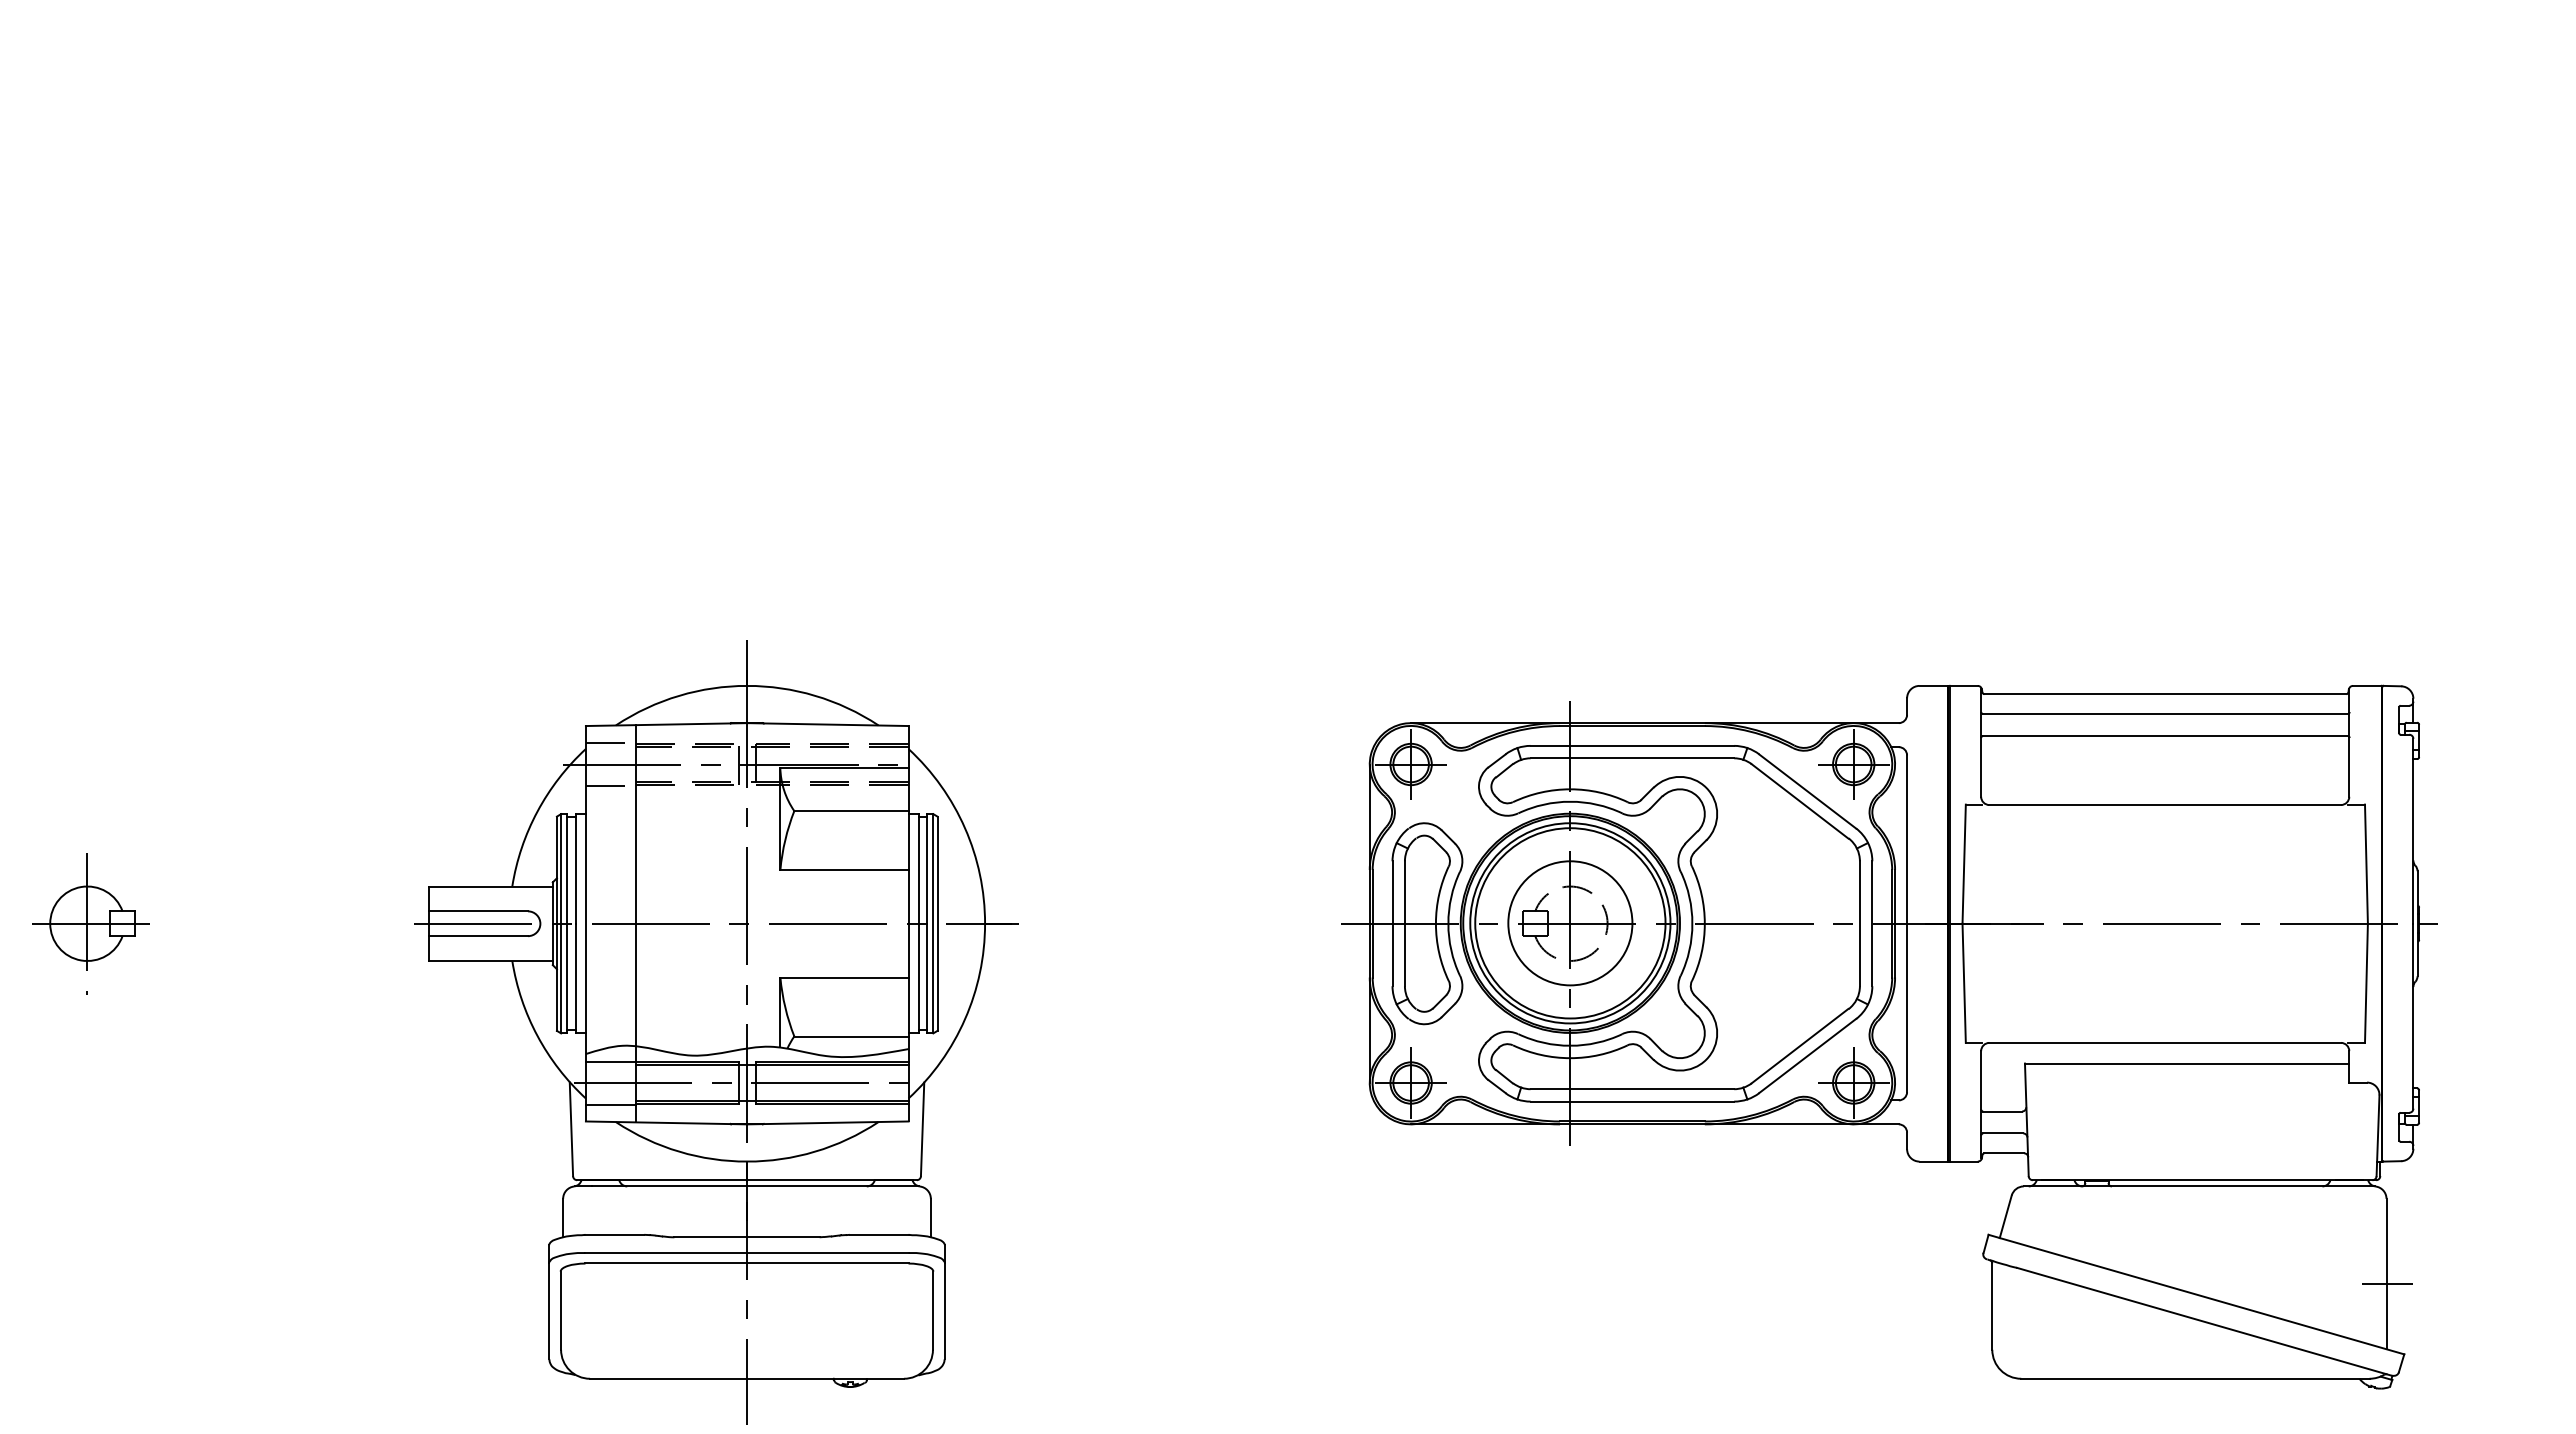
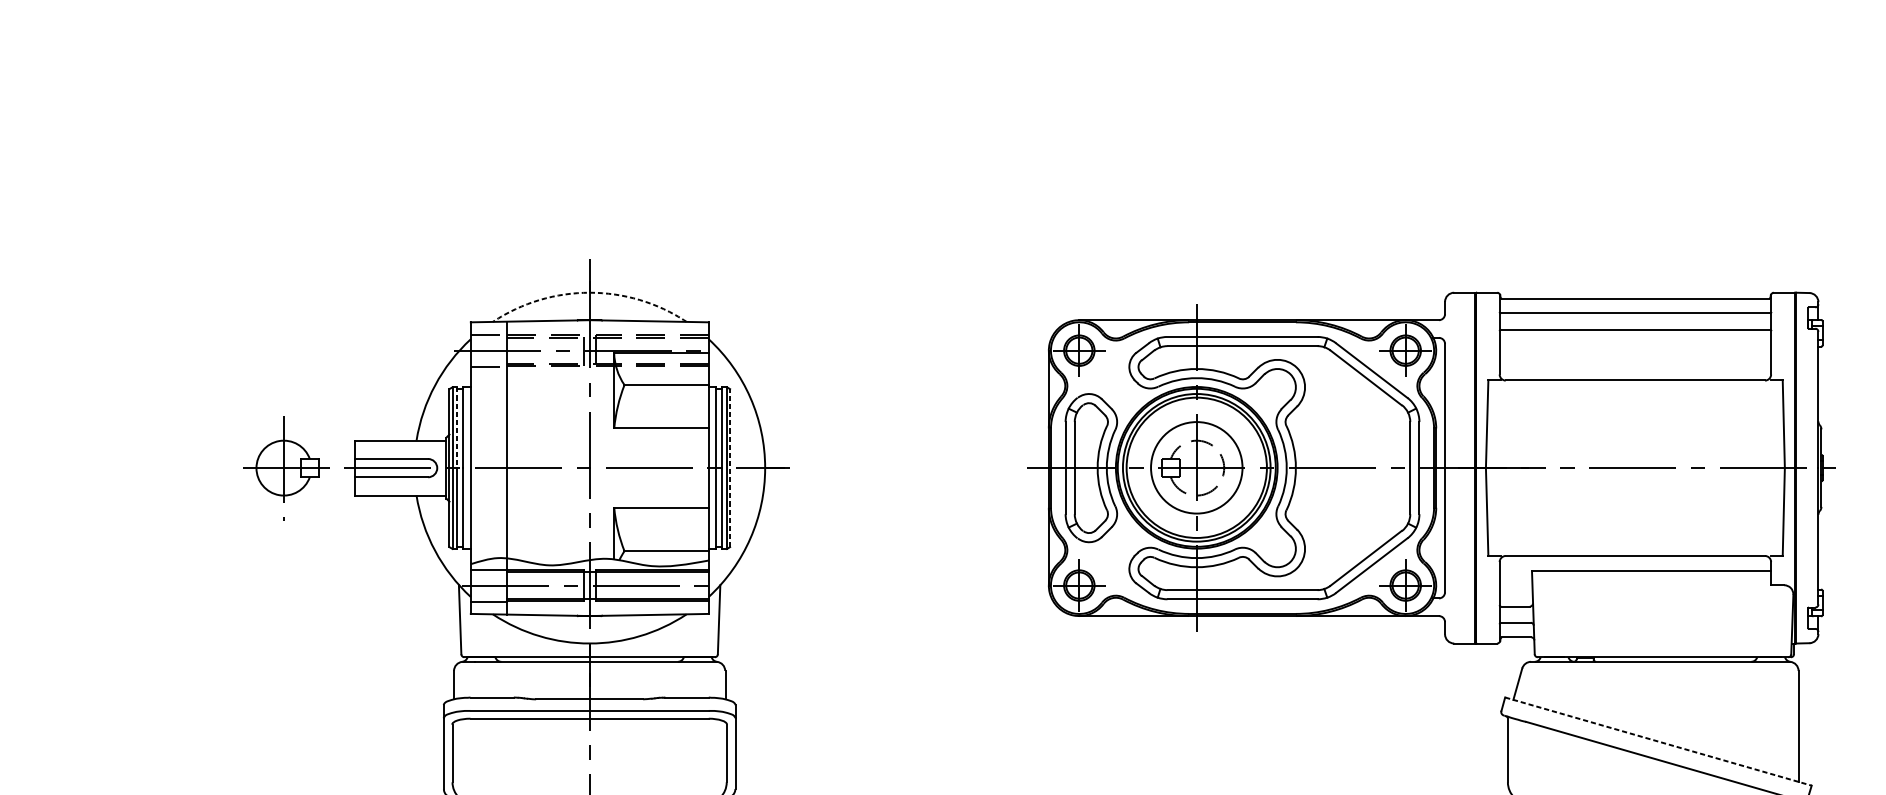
arc: (747, 685) -> (589, 292), solid -> dashed
line: (567, 868) -> (457, 427), solid -> dashed
part: (90, 923) -> (286, 467), moved
line: (937, 923) -> (730, 467), solid -> dashed
line: (2387, 1283) -> (1799, 733), removed
line: (2196, 1294) -> (1658, 741), solid -> dashed

